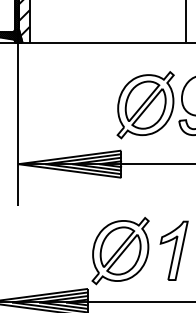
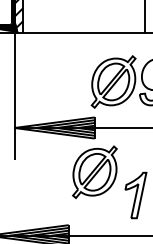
part: (120, 251) -> (94, 172), moved

